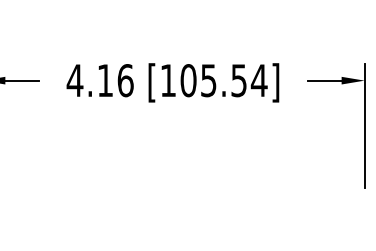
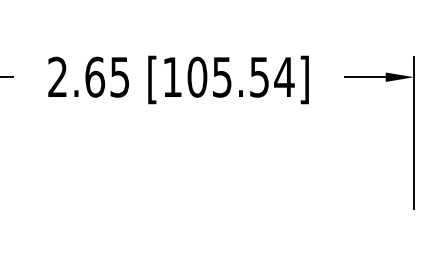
text: (99, 80) -> (87, 77), 4.16 -> 2.65

